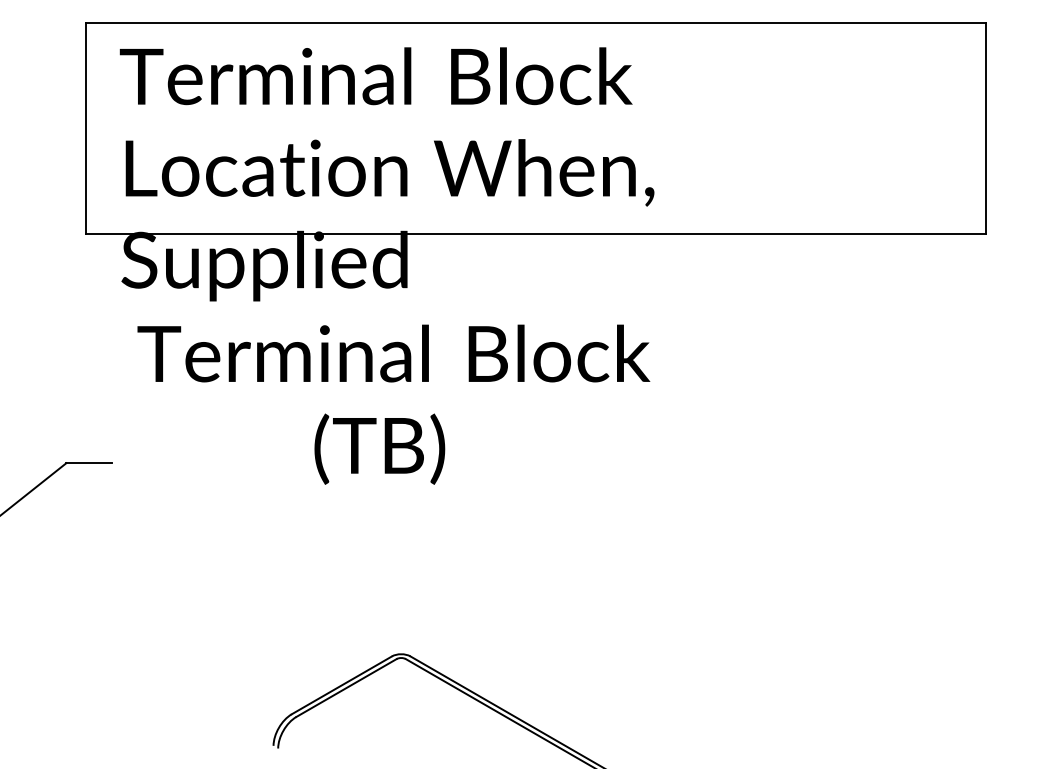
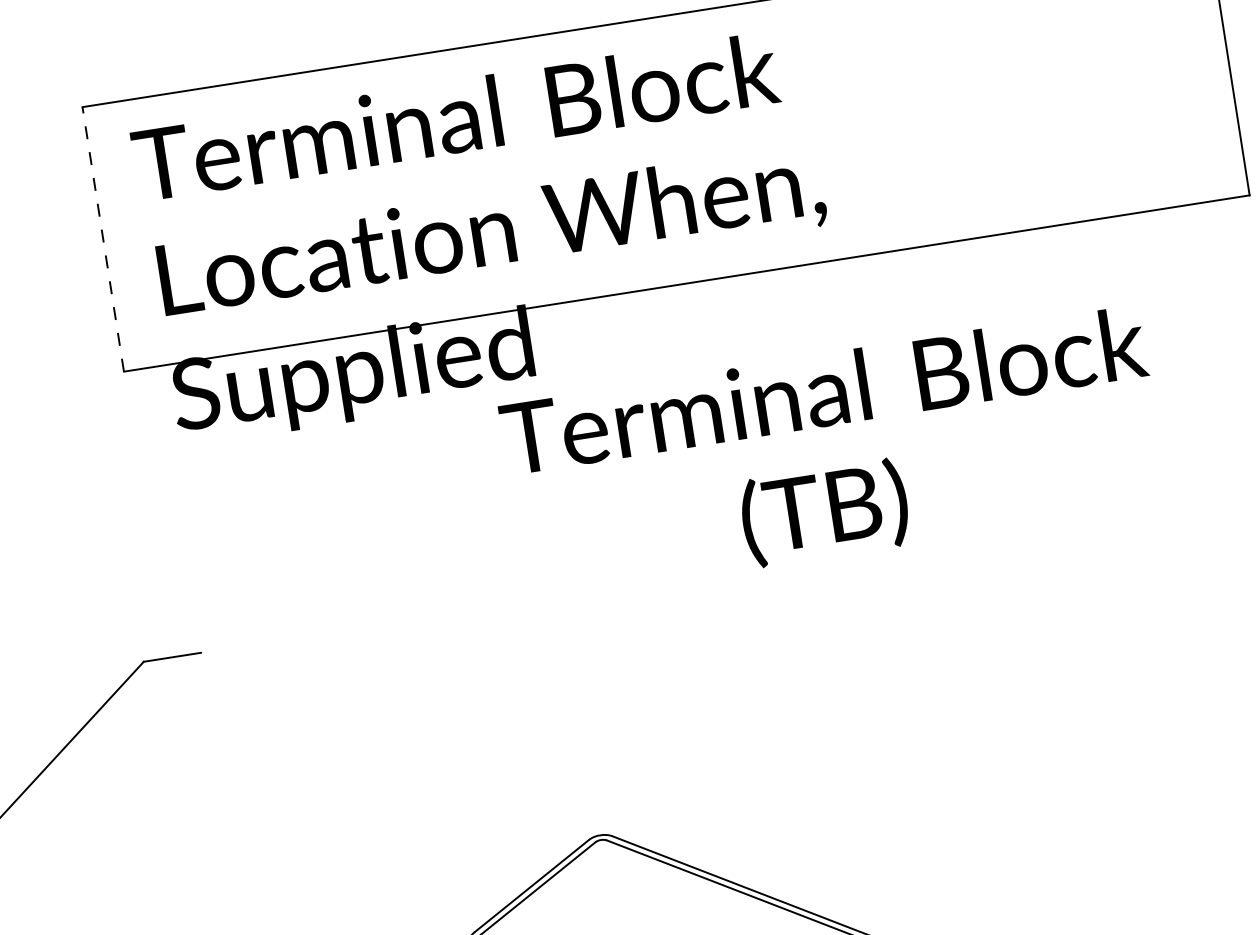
line: (86, 128) -> (103, 238), solid -> dashed
text: (393, 404) -> (833, 454), moved

